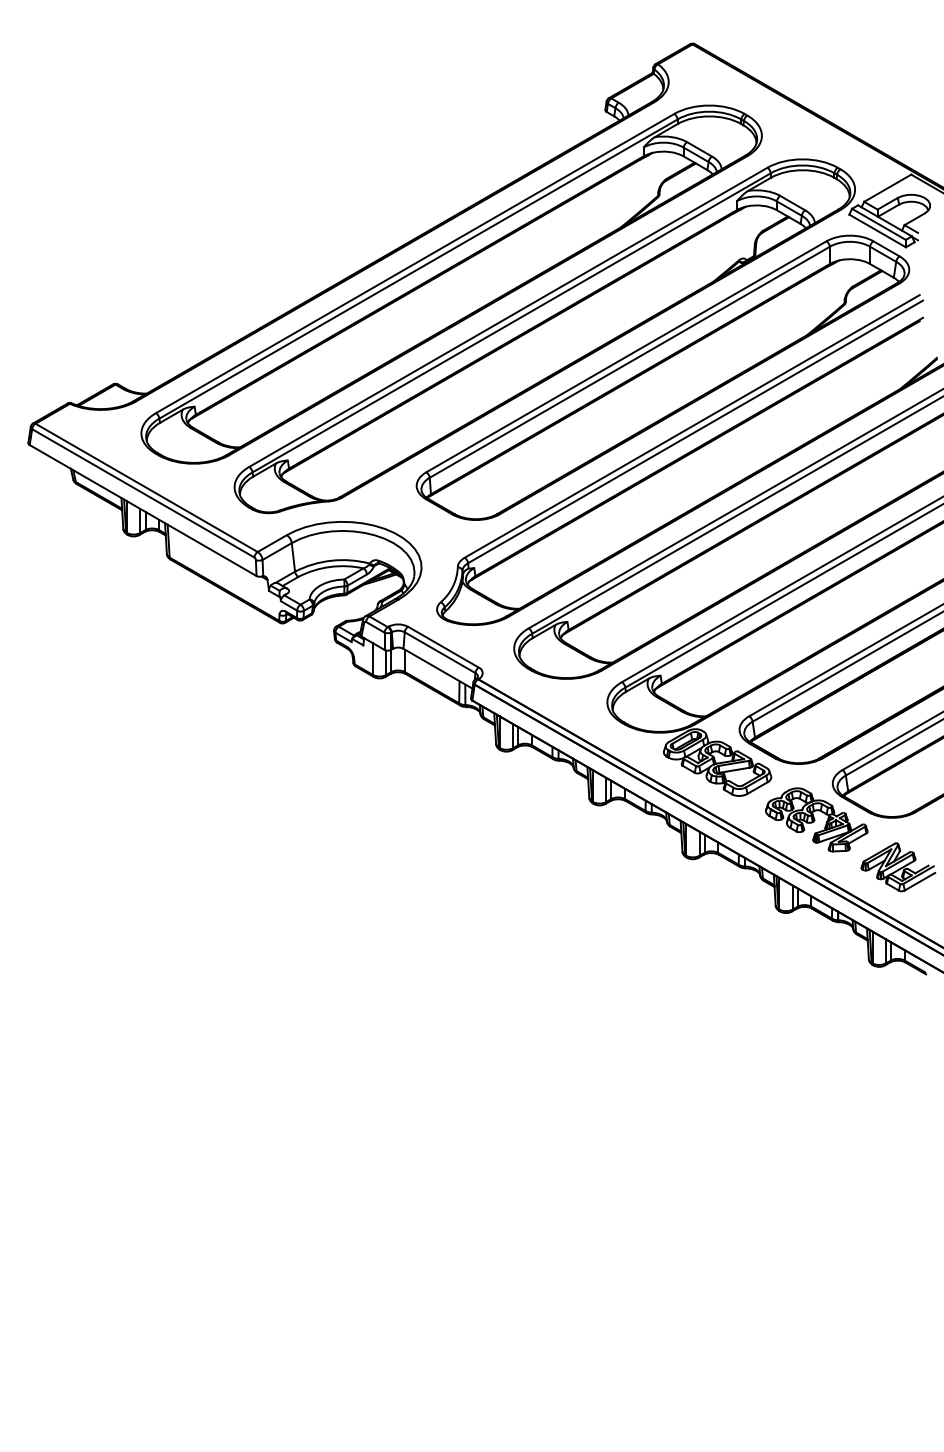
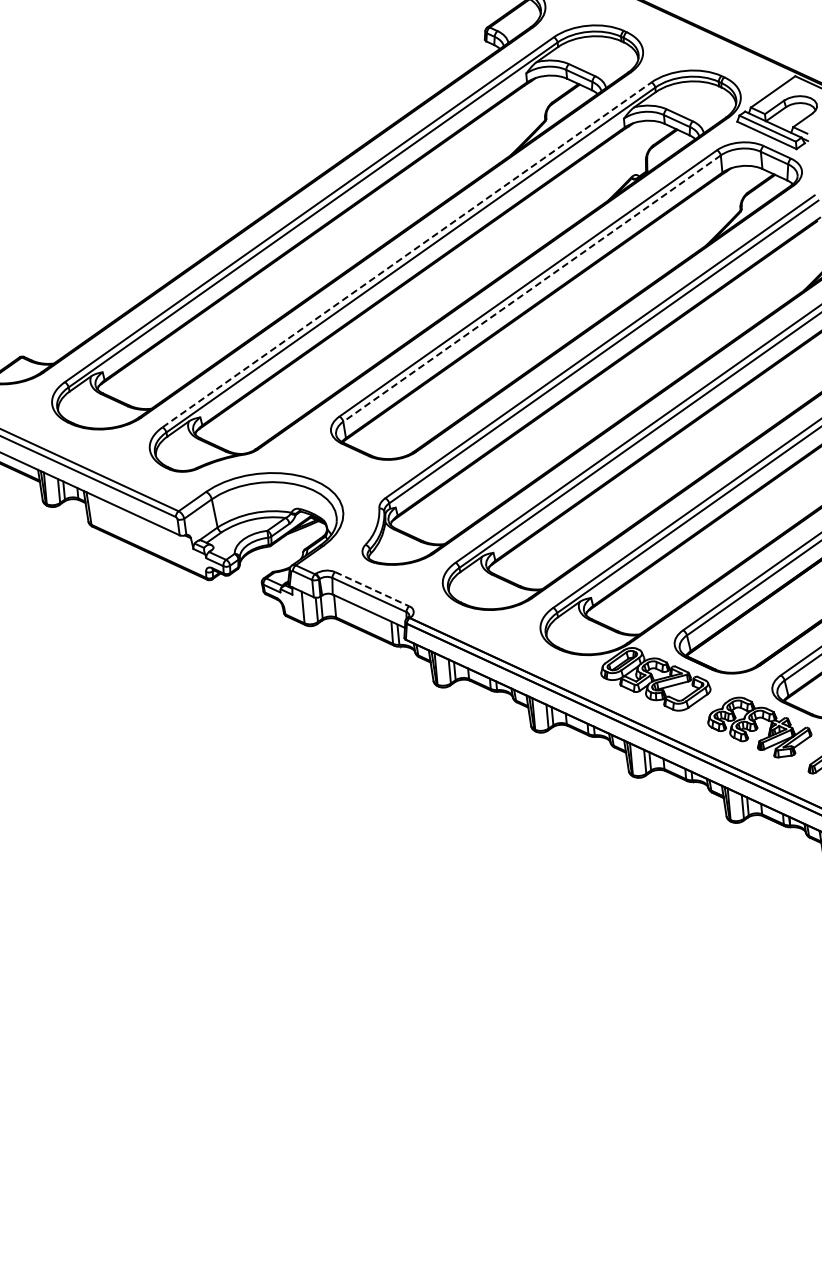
line: (508, 317) -> (407, 255), solid -> dashed
line: (629, 362) -> (531, 288), solid -> dashed
line: (443, 647) -> (372, 589), solid -> dashed

